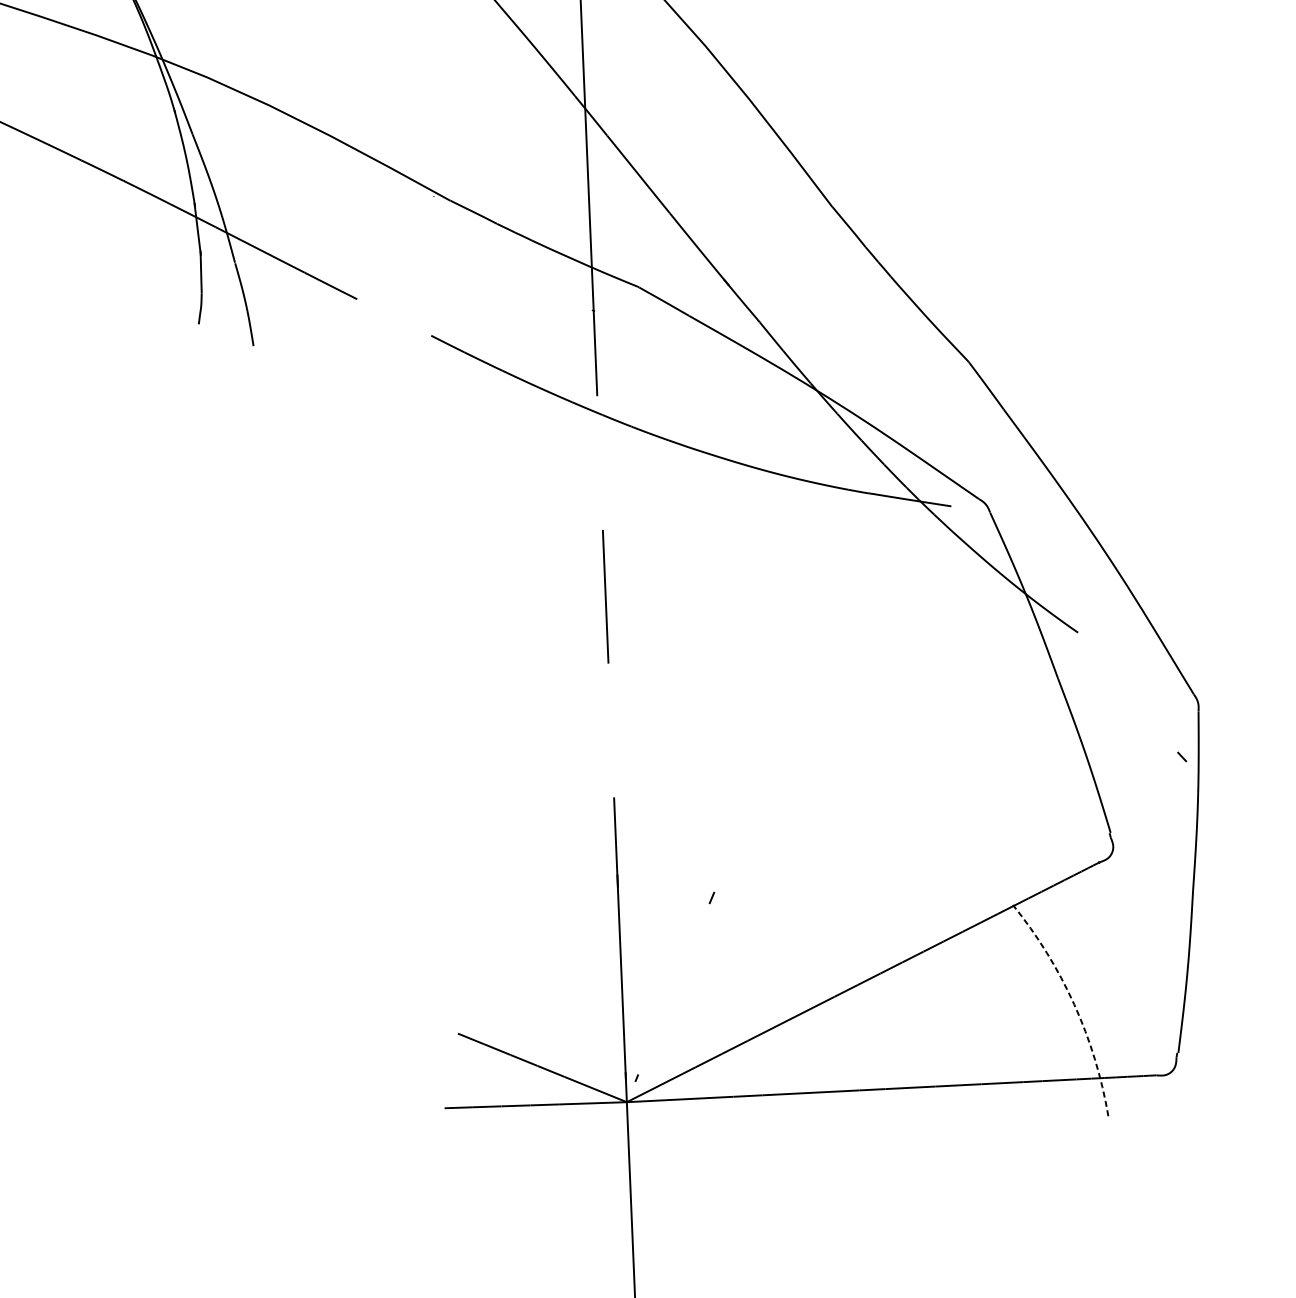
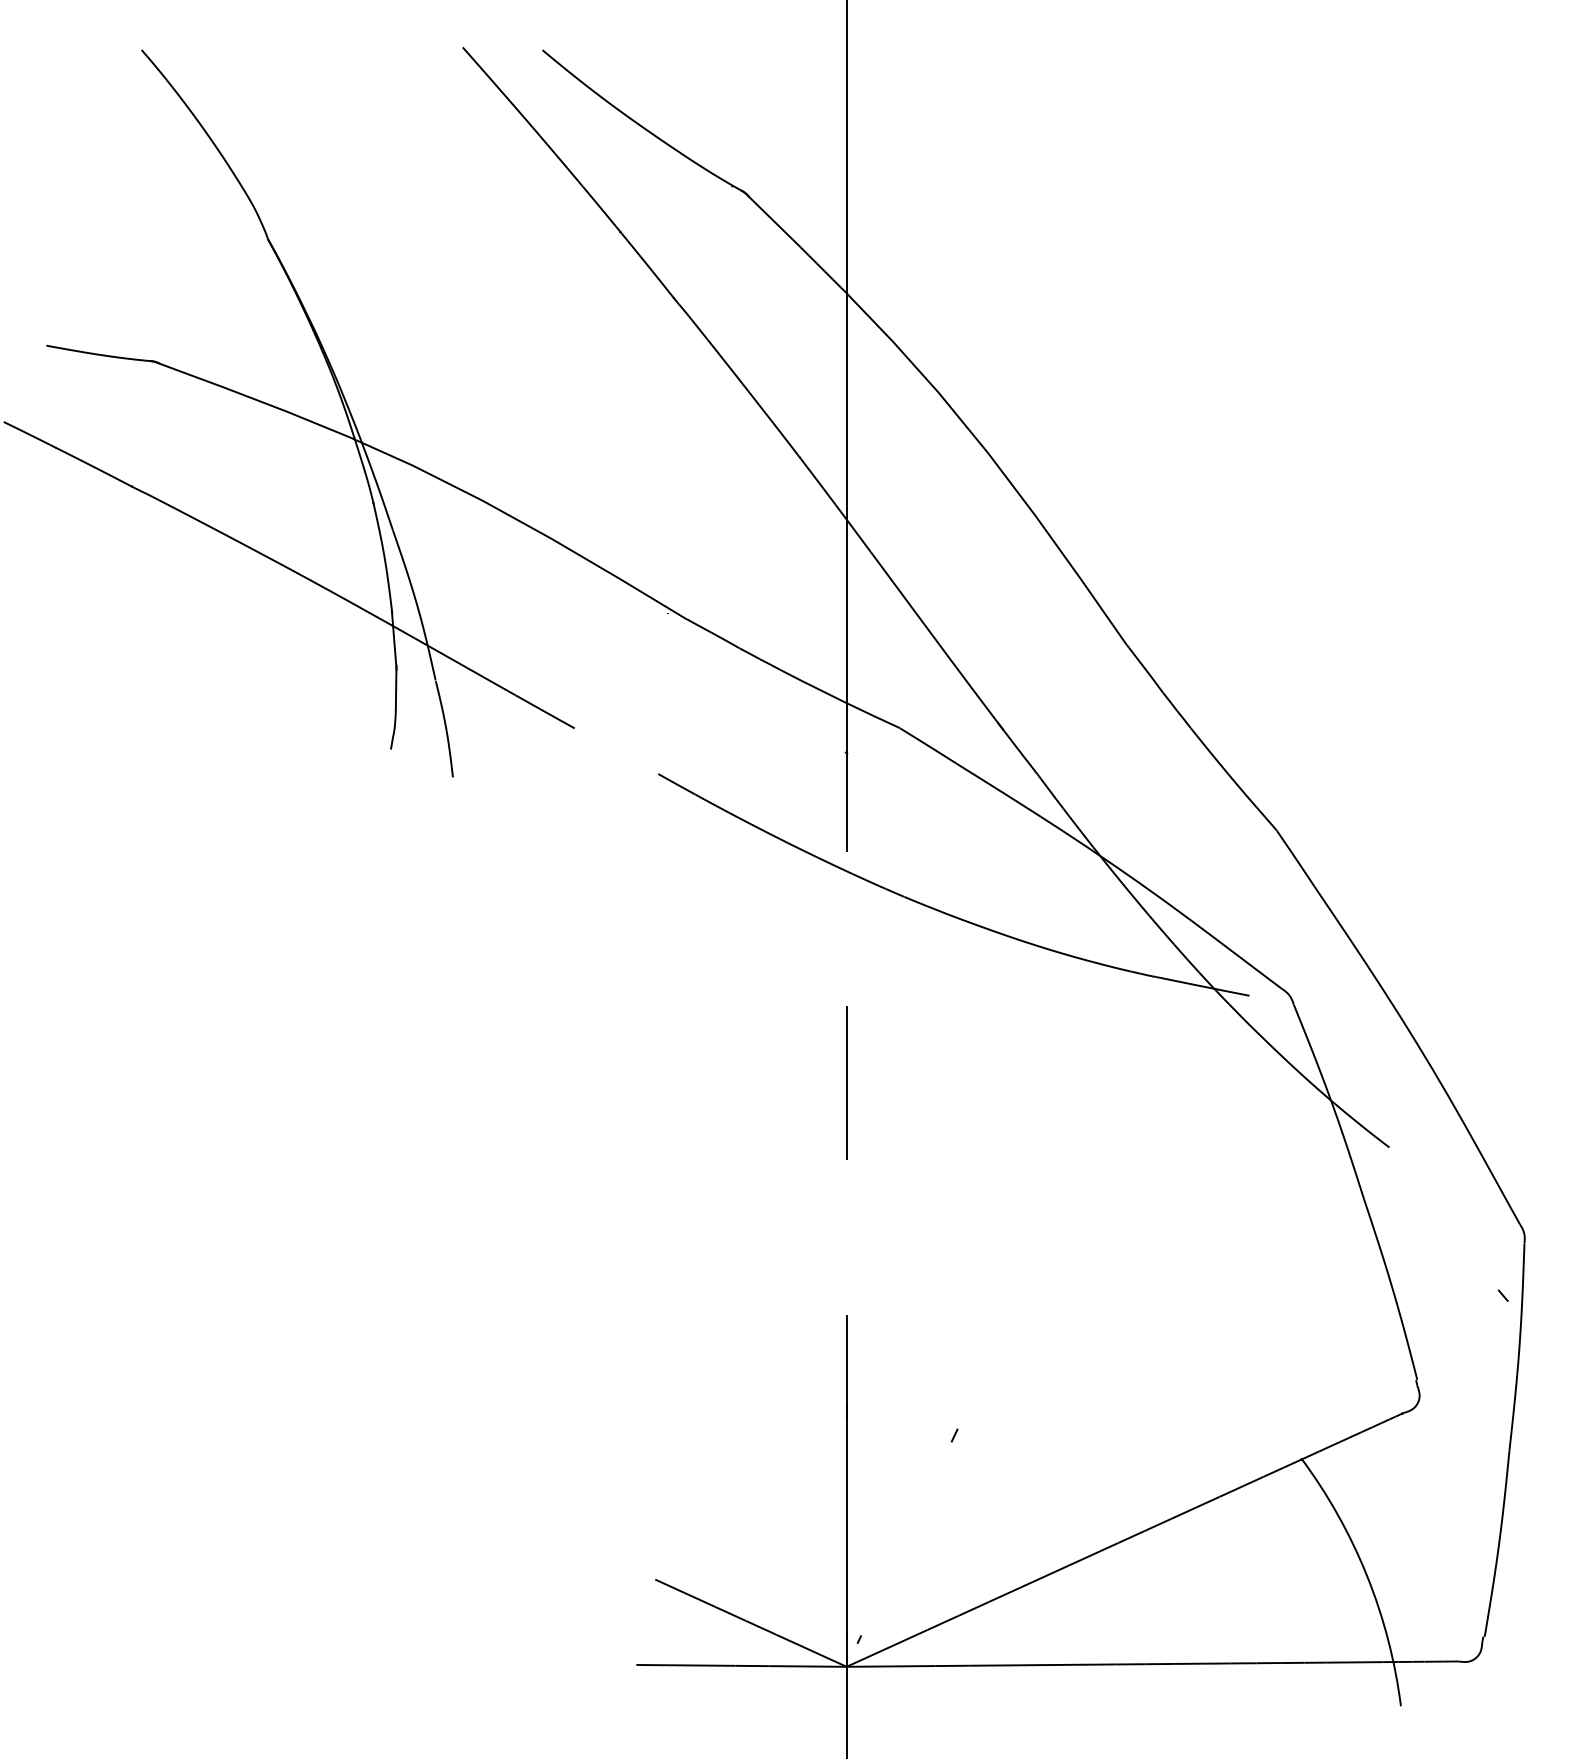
arc: (1074, 1004) -> (1367, 1575), dashed -> solid

